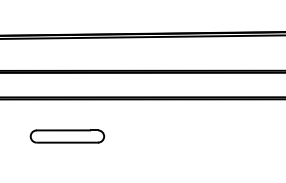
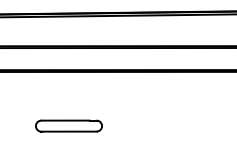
part: (67, 136) -> (69, 126), moved

